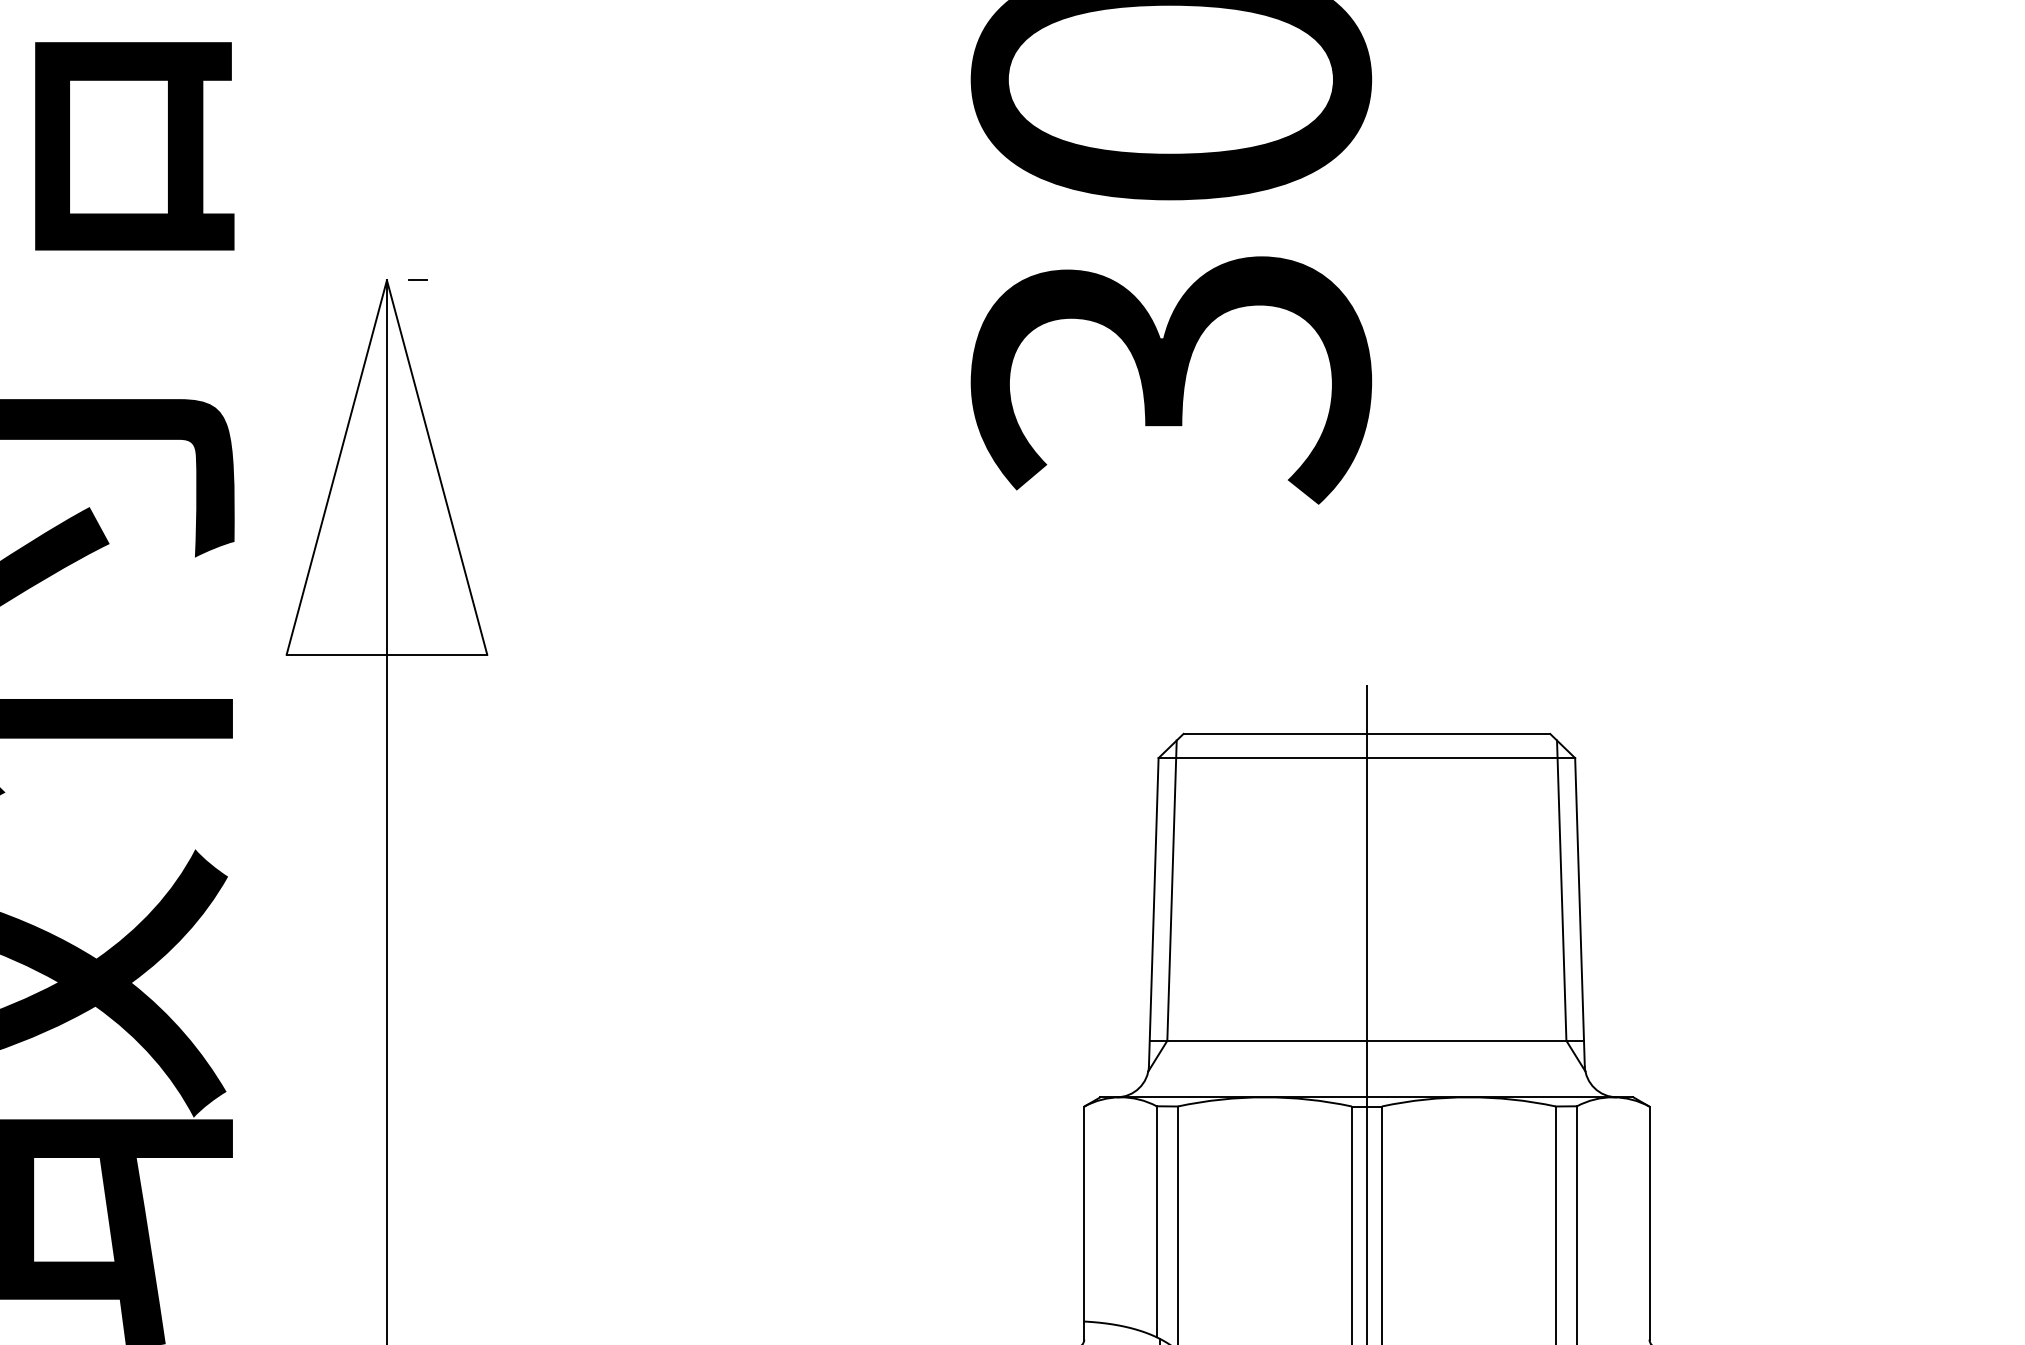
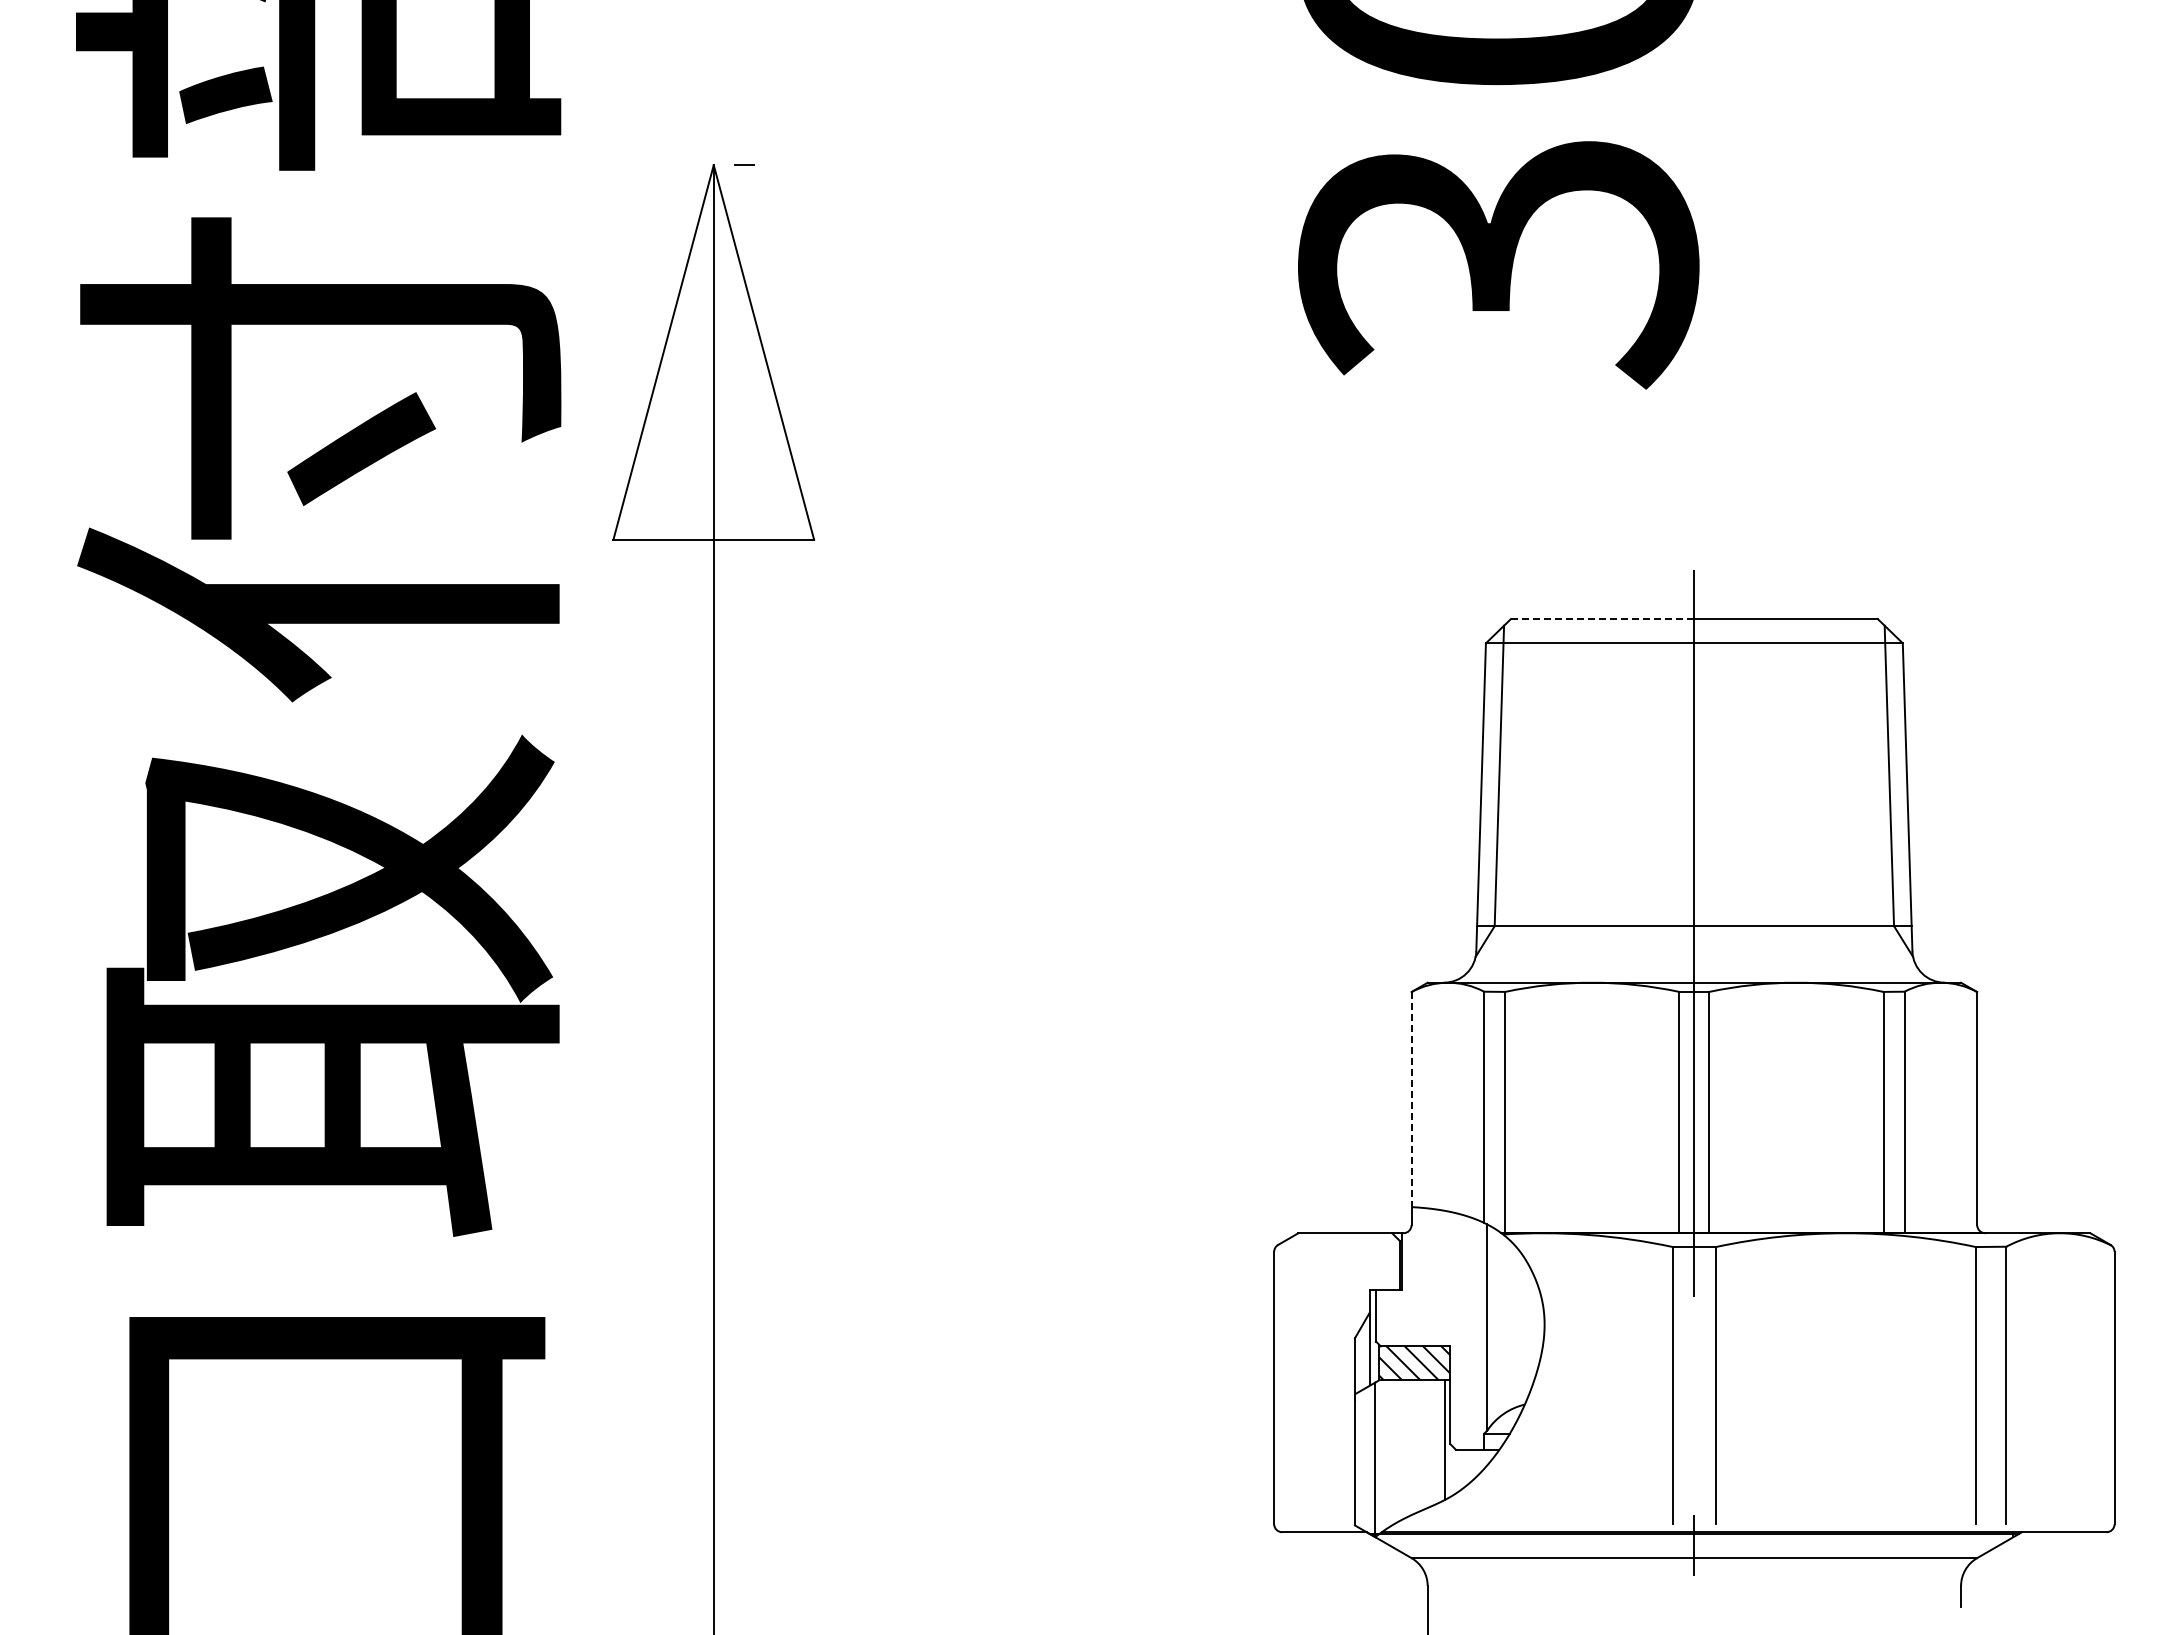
line: (1275, 734) -> (1602, 619), solid -> dashed
line: (1084, 1214) -> (1411, 1099), solid -> dashed

